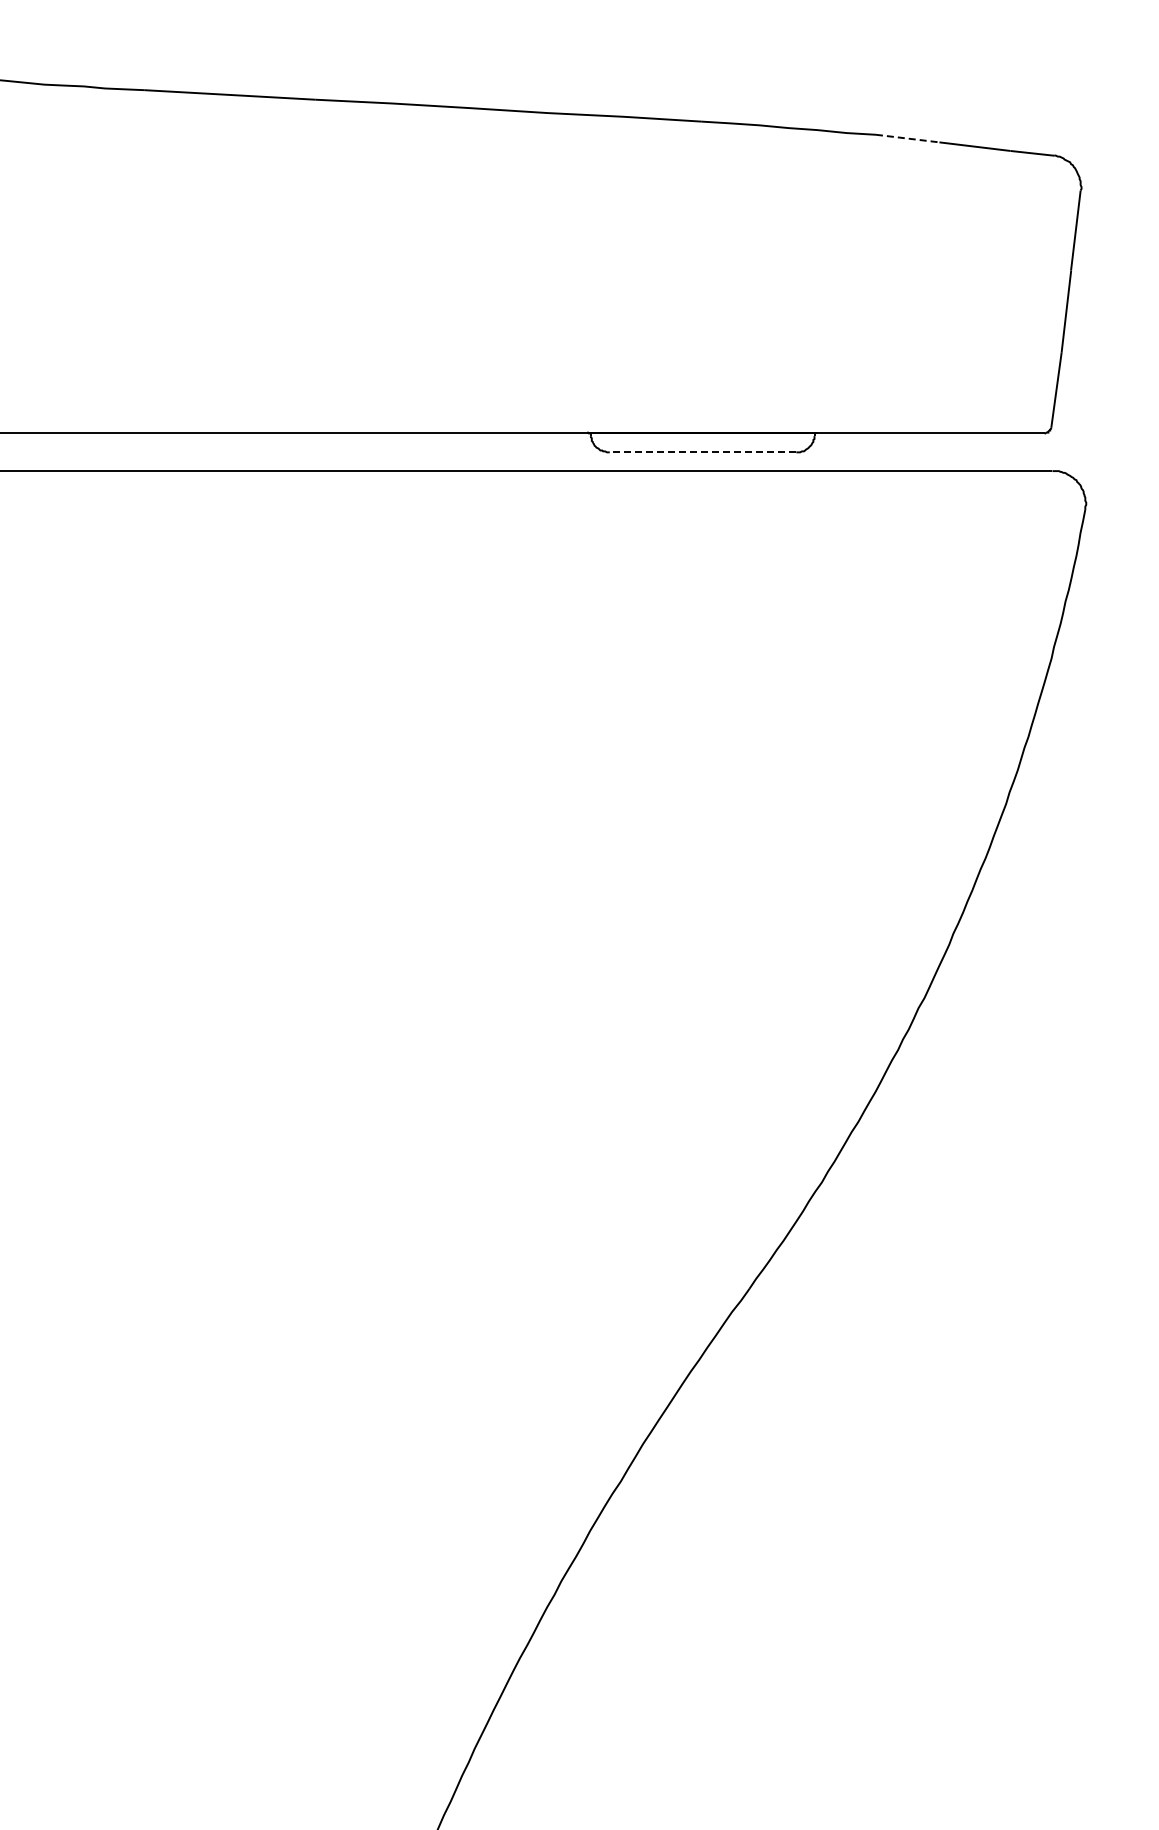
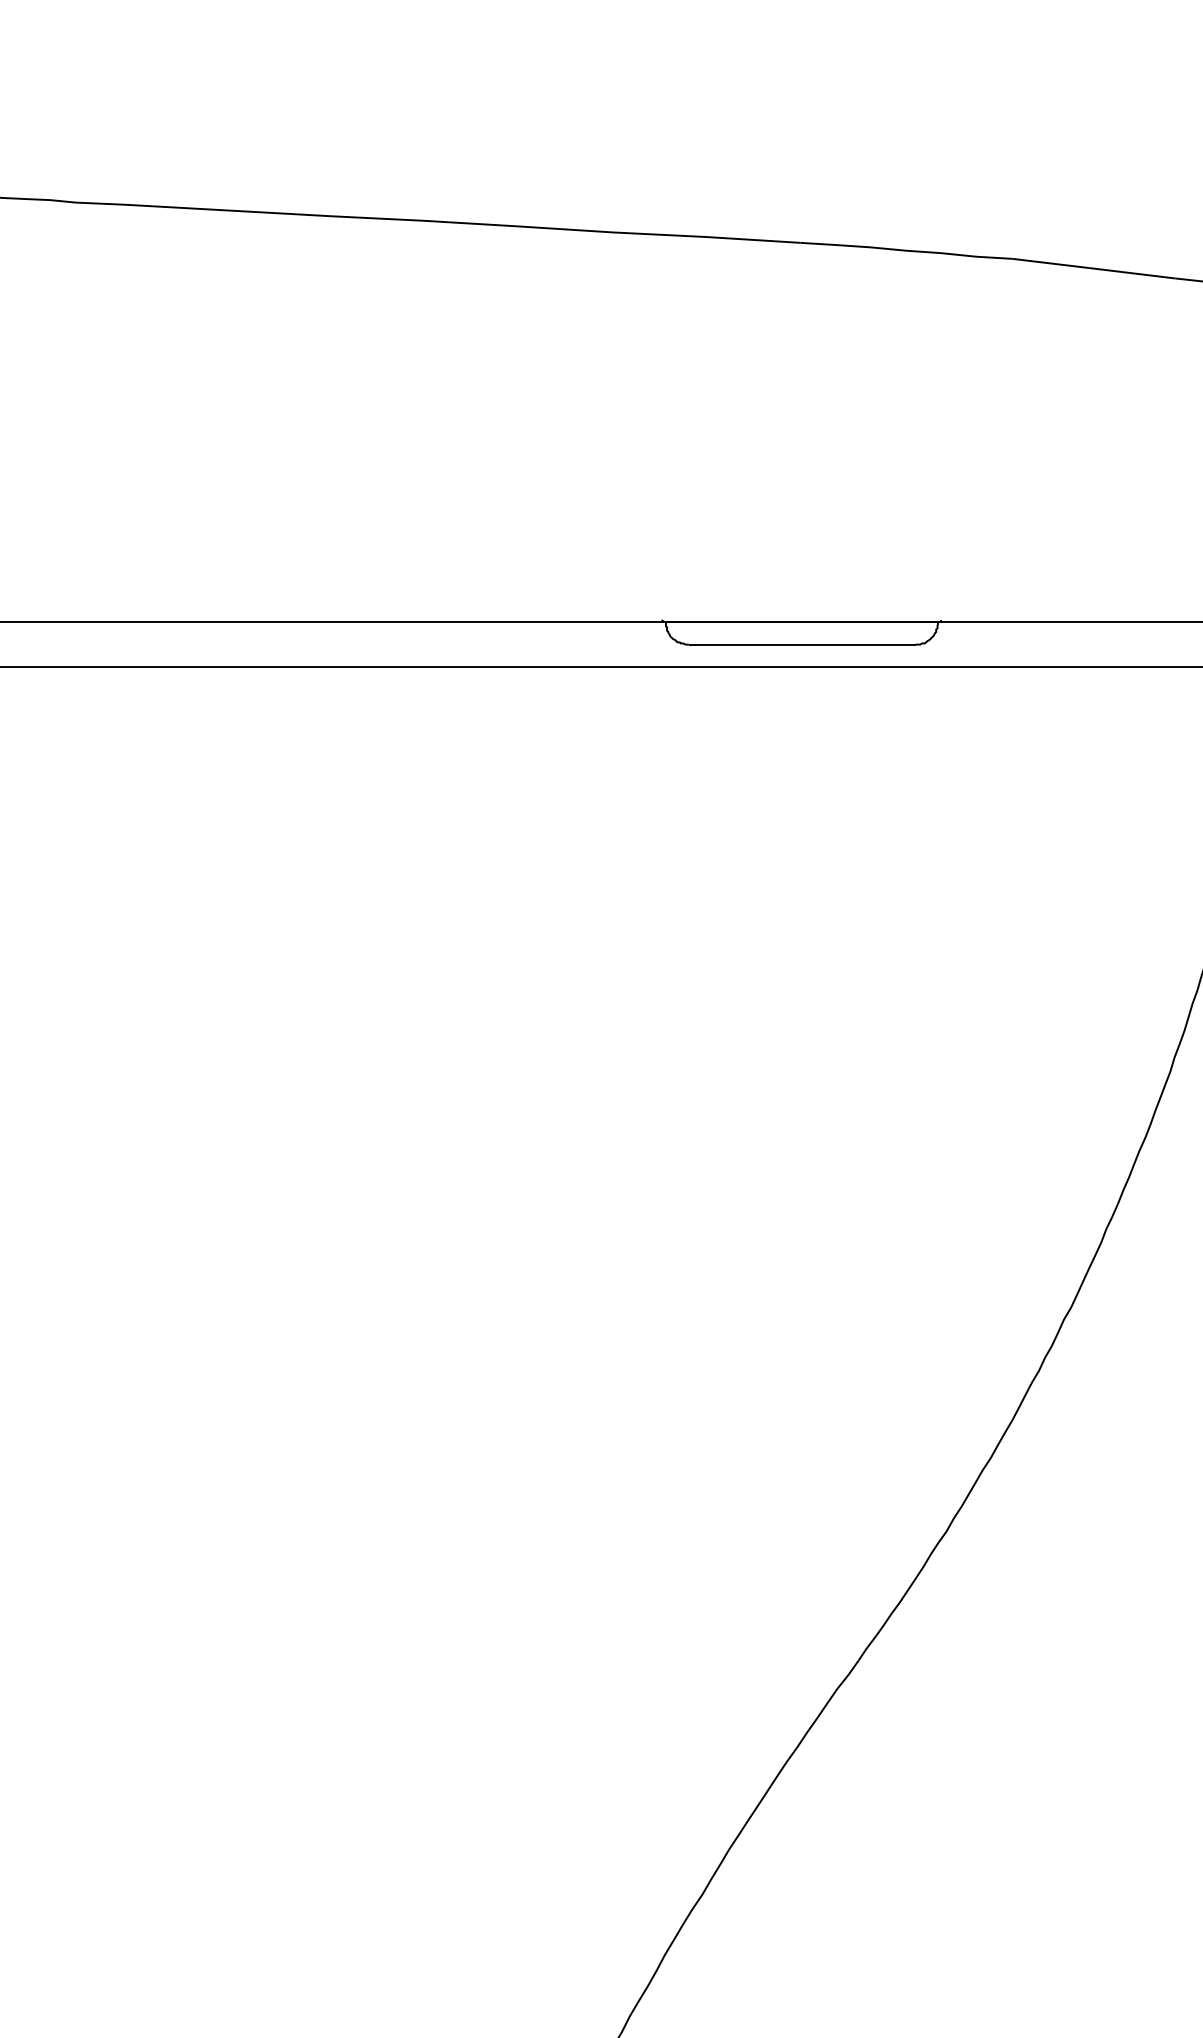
line: (907, 138) -> (1050, 263), dashed -> solid
line: (702, 452) -> (801, 644), dashed -> solid

